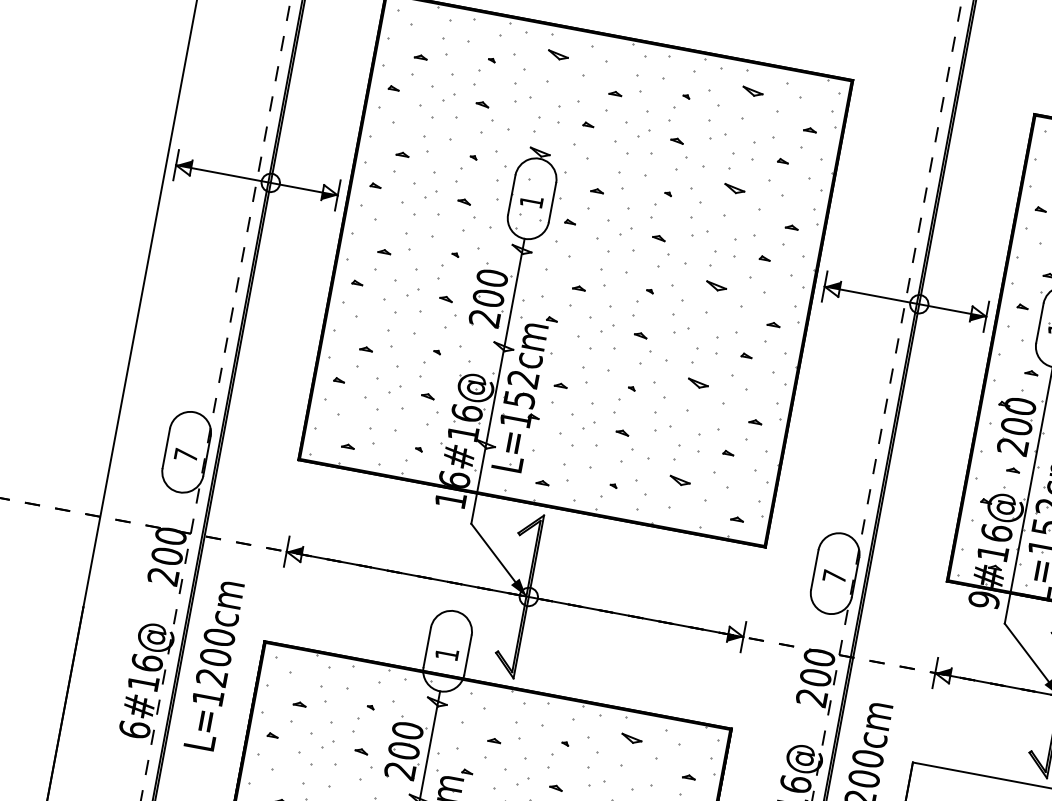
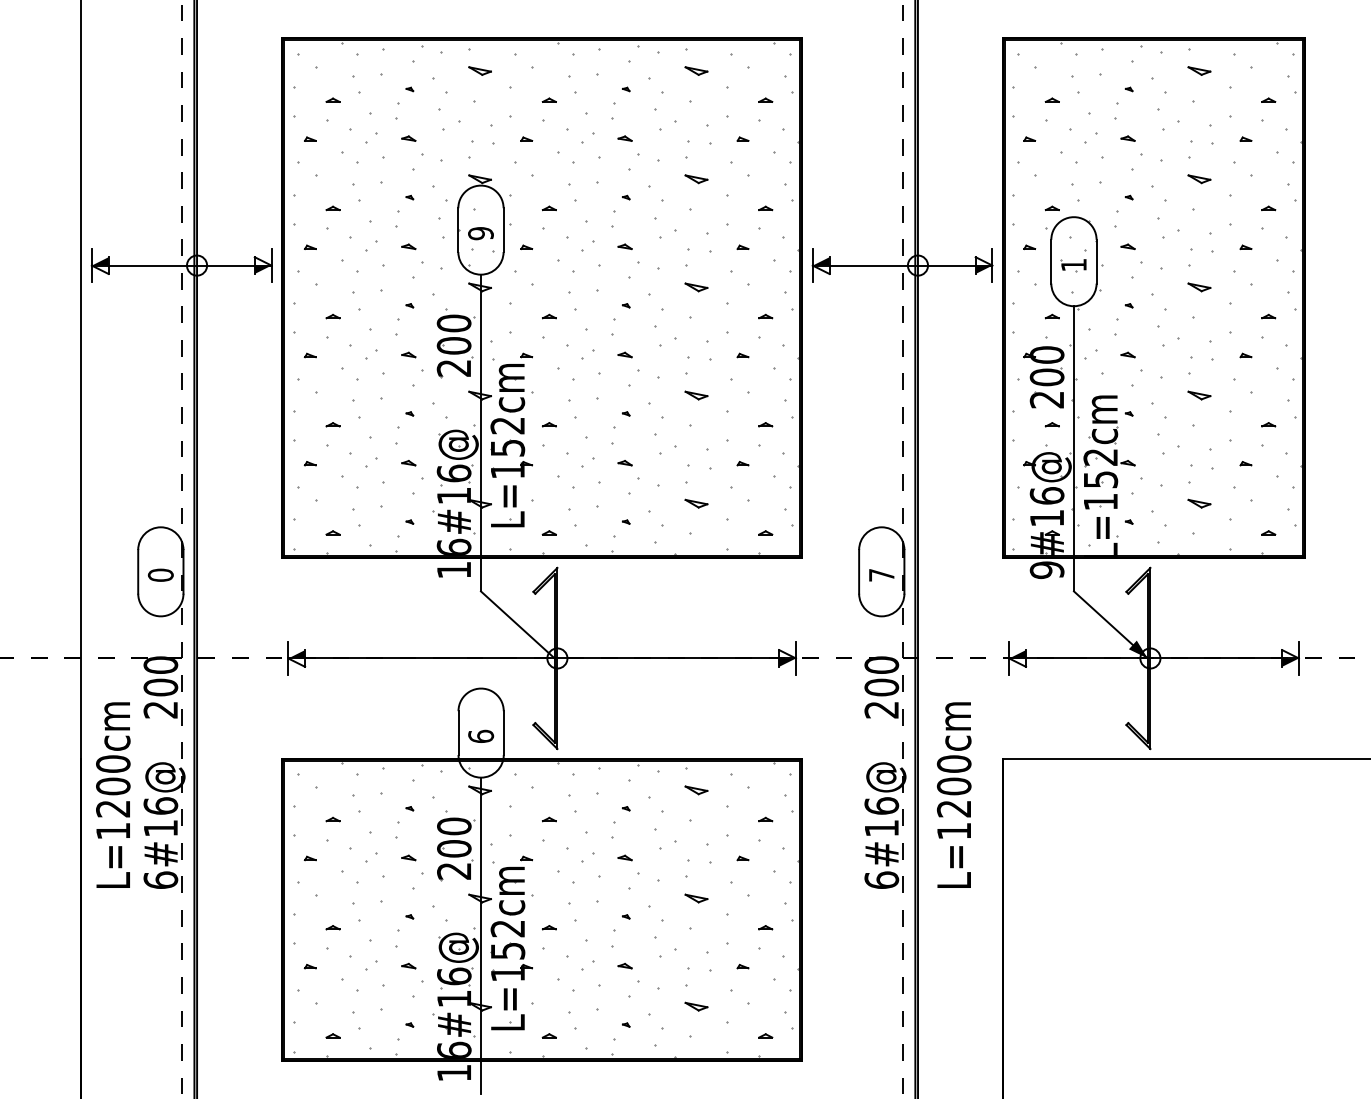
text: (531, 201) -> (480, 233), 1 -> 9
text: (185, 454) -> (160, 574), 7 -> 0
fill: (518, 586) -> (544, 649), removed
text: (447, 653) -> (481, 735), 1 -> 6
text: (214, 664) -> (113, 794), moved

